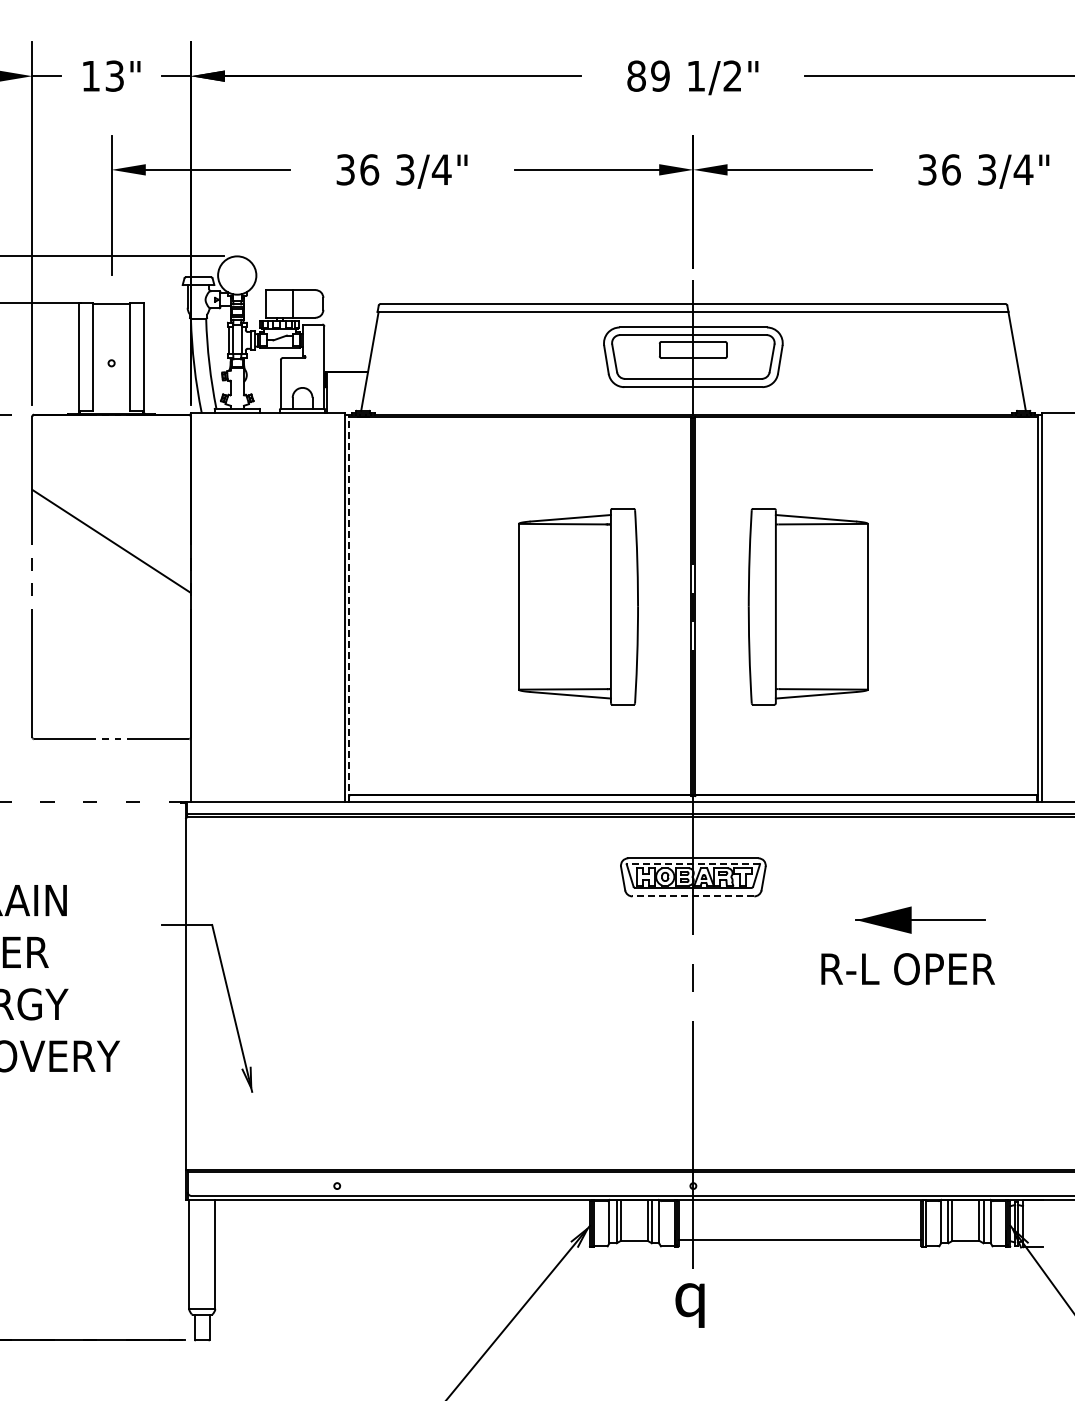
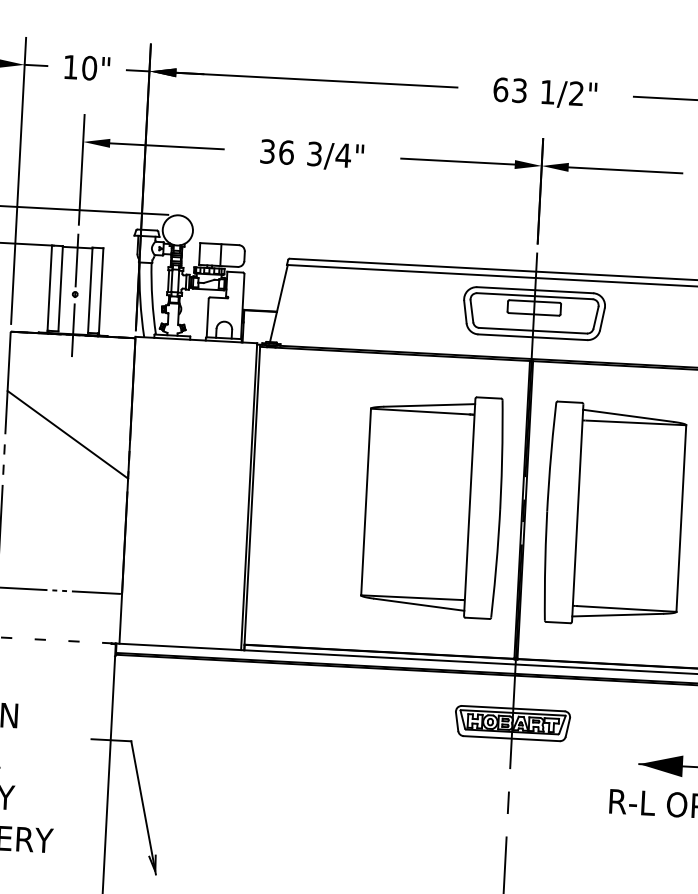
text: (114, 75) -> (89, 67), 13" -> 10"
text: (648, 75) -> (510, 89), 89 -> 63
line: (111, 364) -> (75, 295), added
part: (578, 606) -> (433, 505), size x1.43
part: (808, 606) -> (614, 514), size x1.43
line: (349, 608) -> (252, 497), dashed -> solid
line: (692, 863) -> (512, 712), dashed -> solid
line: (693, 896) -> (511, 738), dashed -> solid

